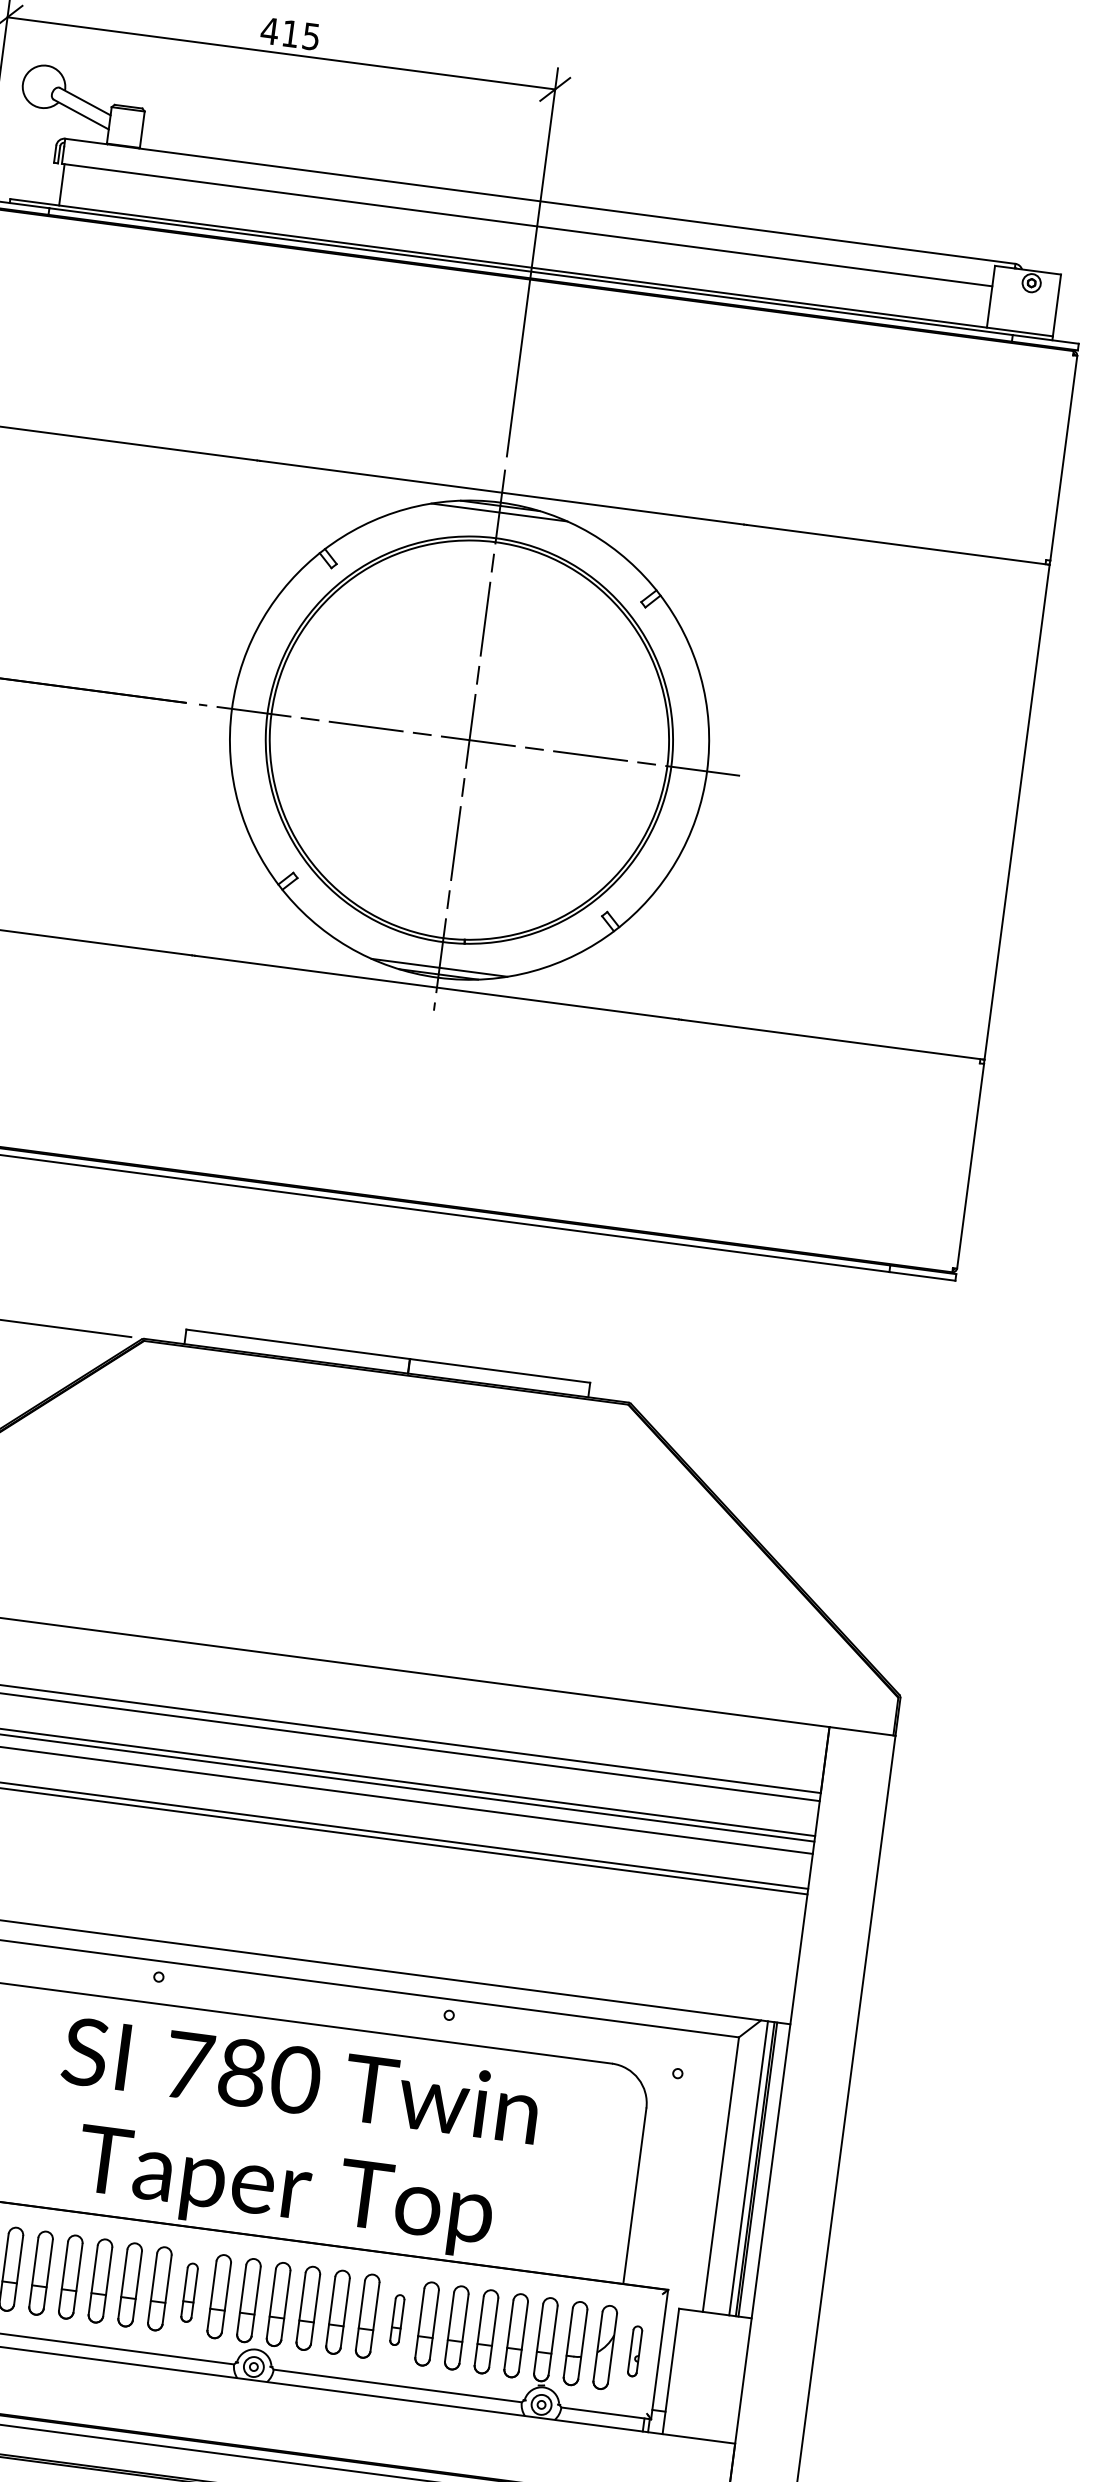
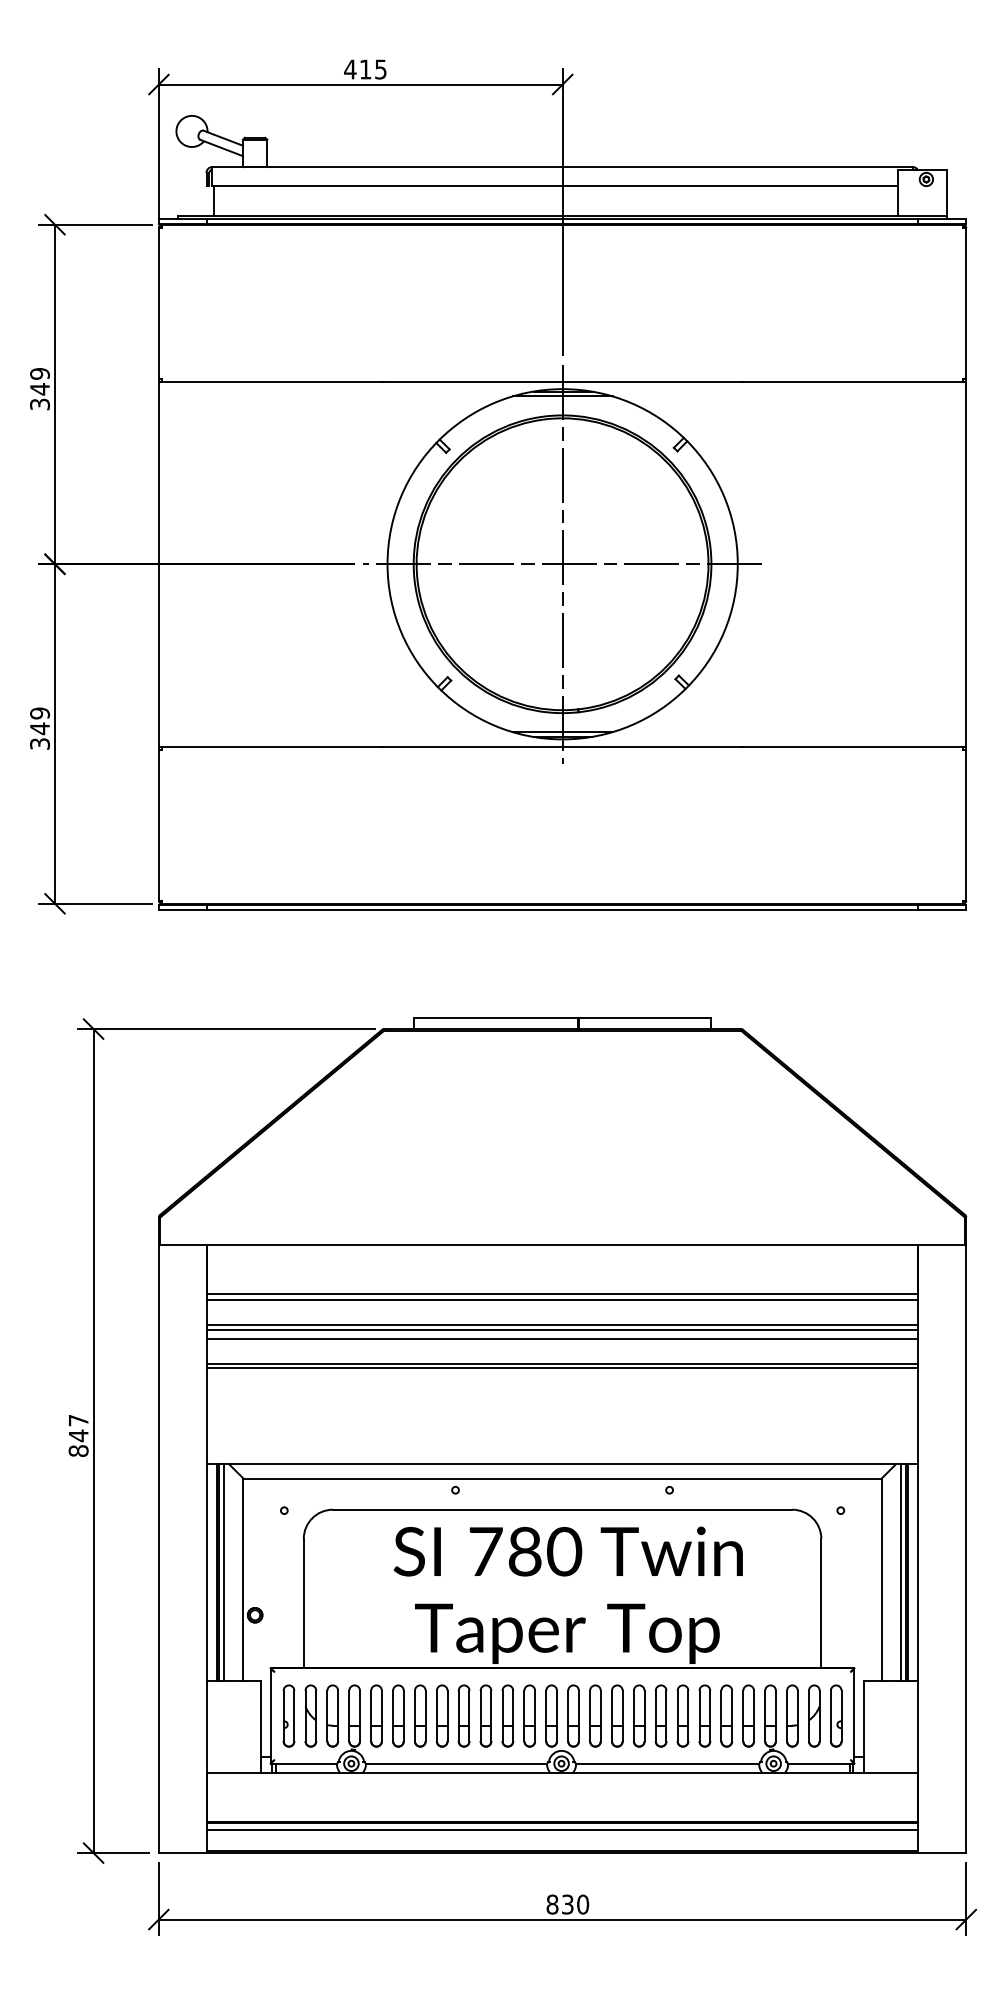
part: (189, 2291) -> (507, 1715), size x1.43
part: (396, 2319) -> (660, 1715), size x1.67
part: (635, 2350) -> (836, 1715), size x1.67

